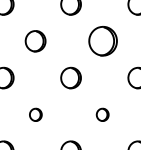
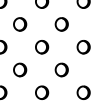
part: (102, 41) -> (61, 24), size x0.71
part: (36, 114) -> (20, 69), size x1.67
part: (102, 114) -> (61, 69), size x1.67

